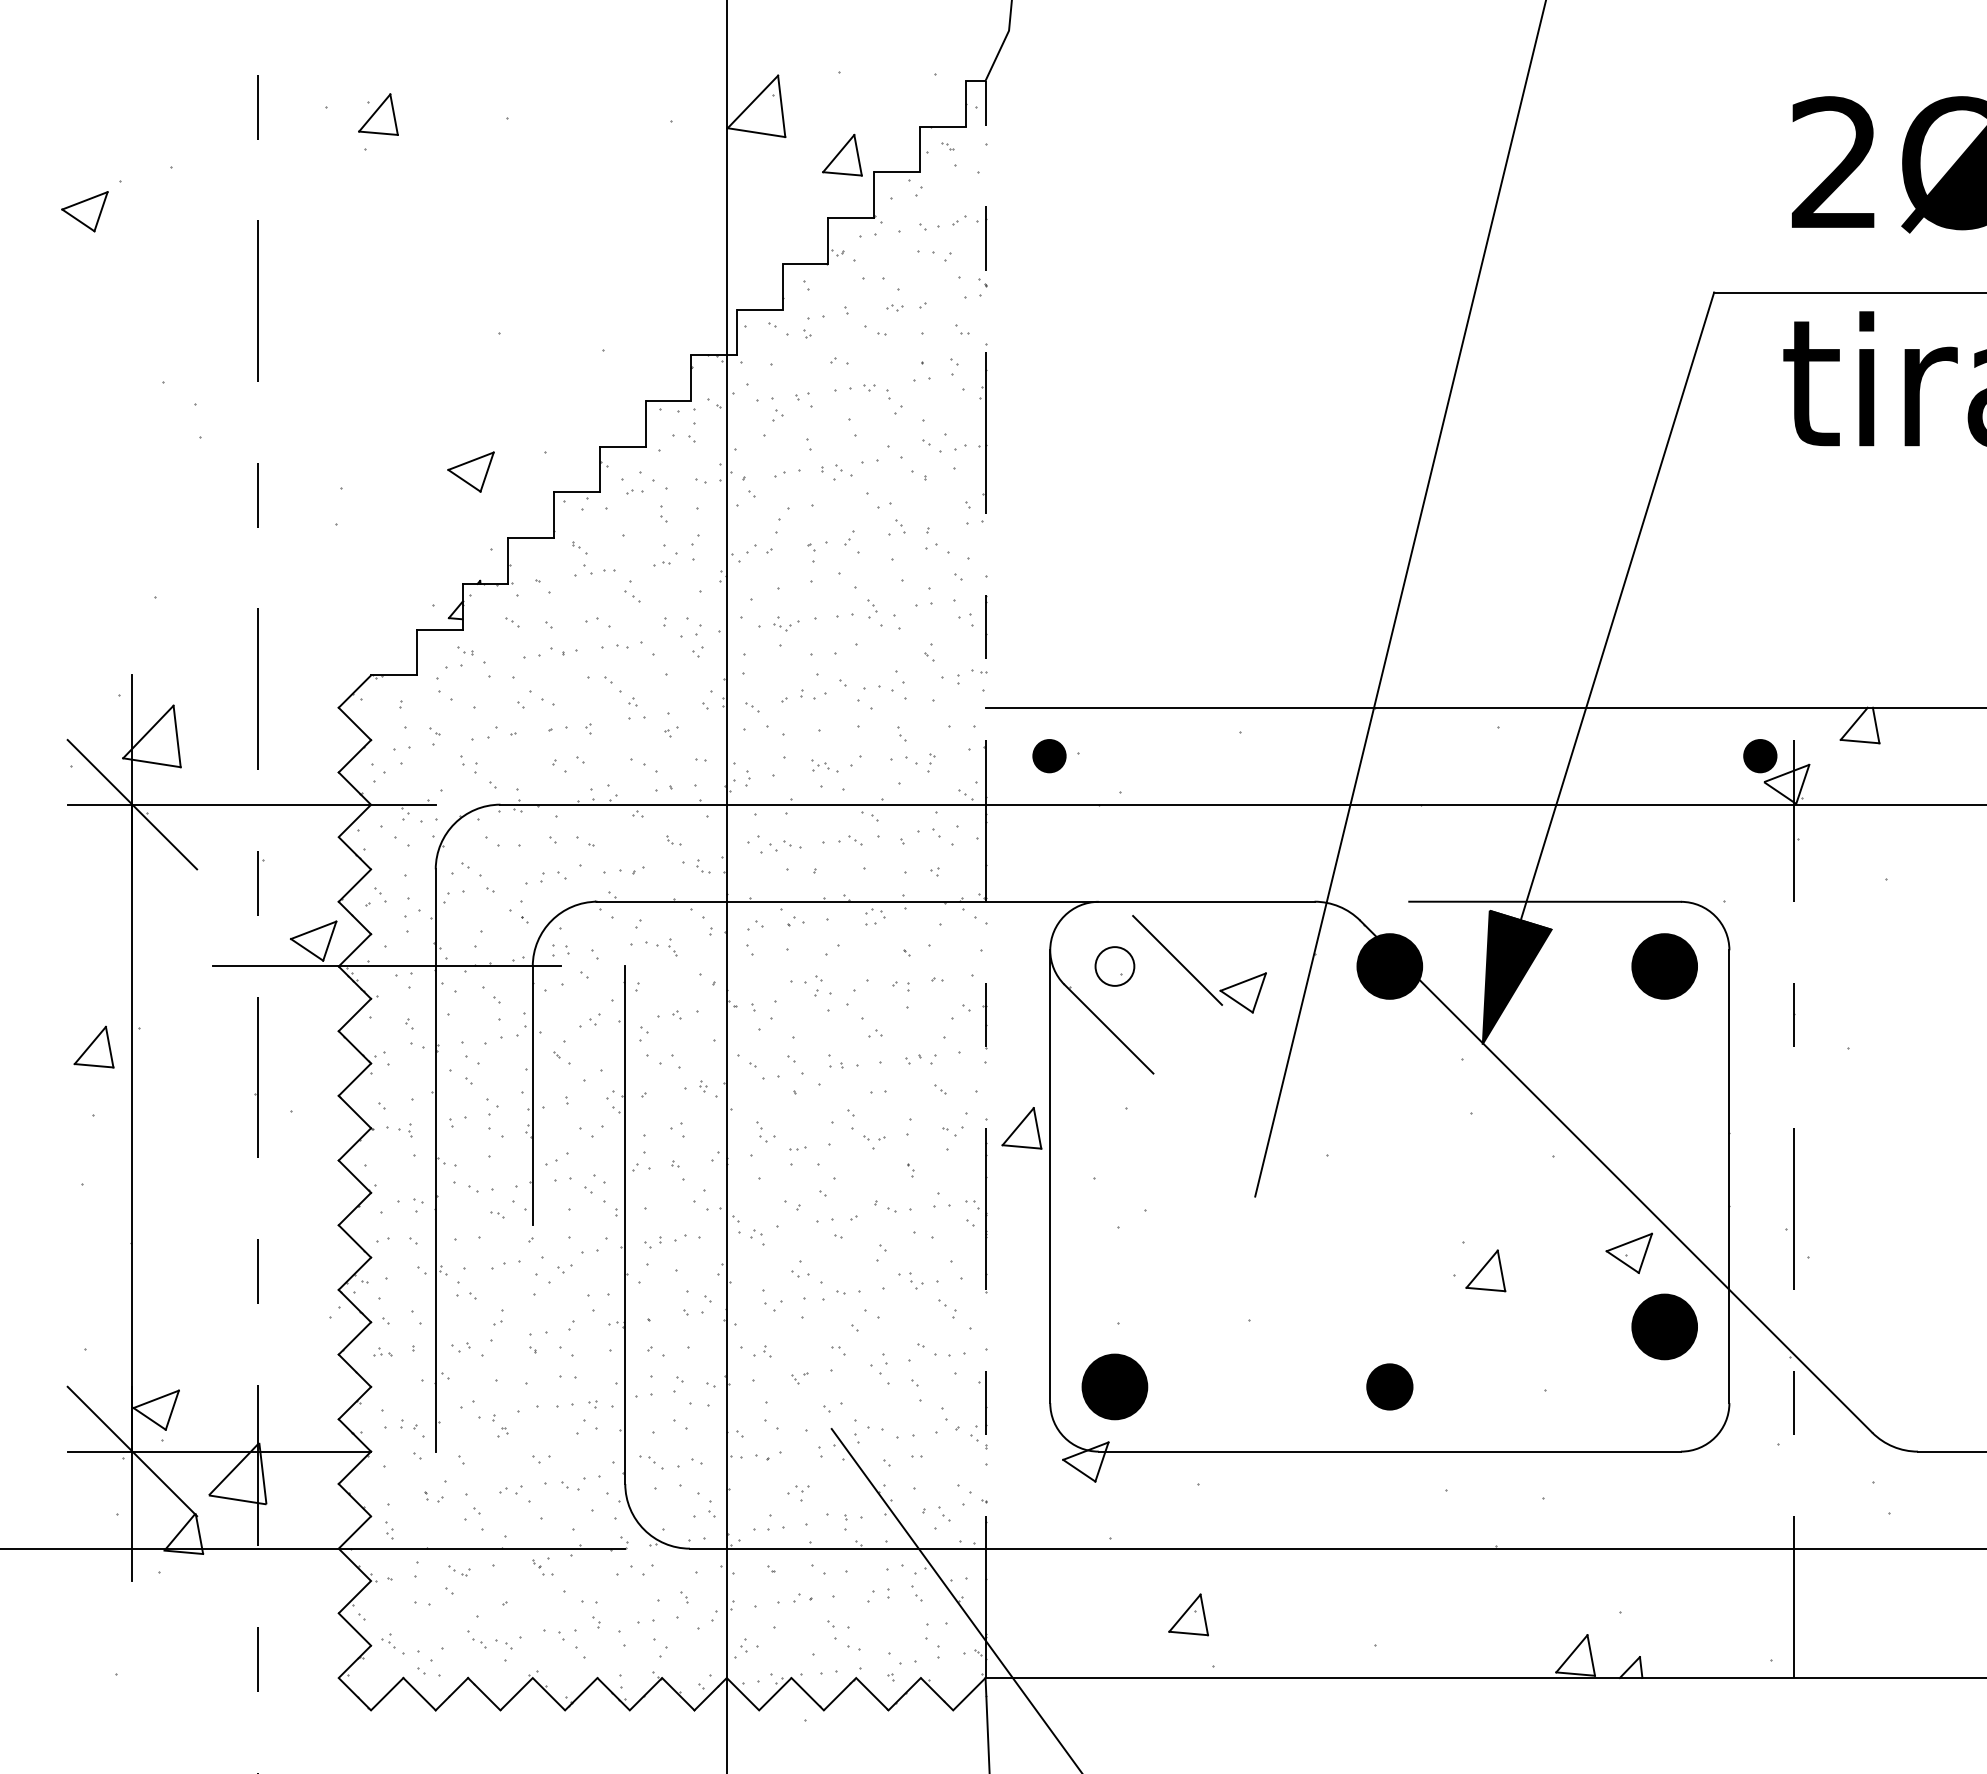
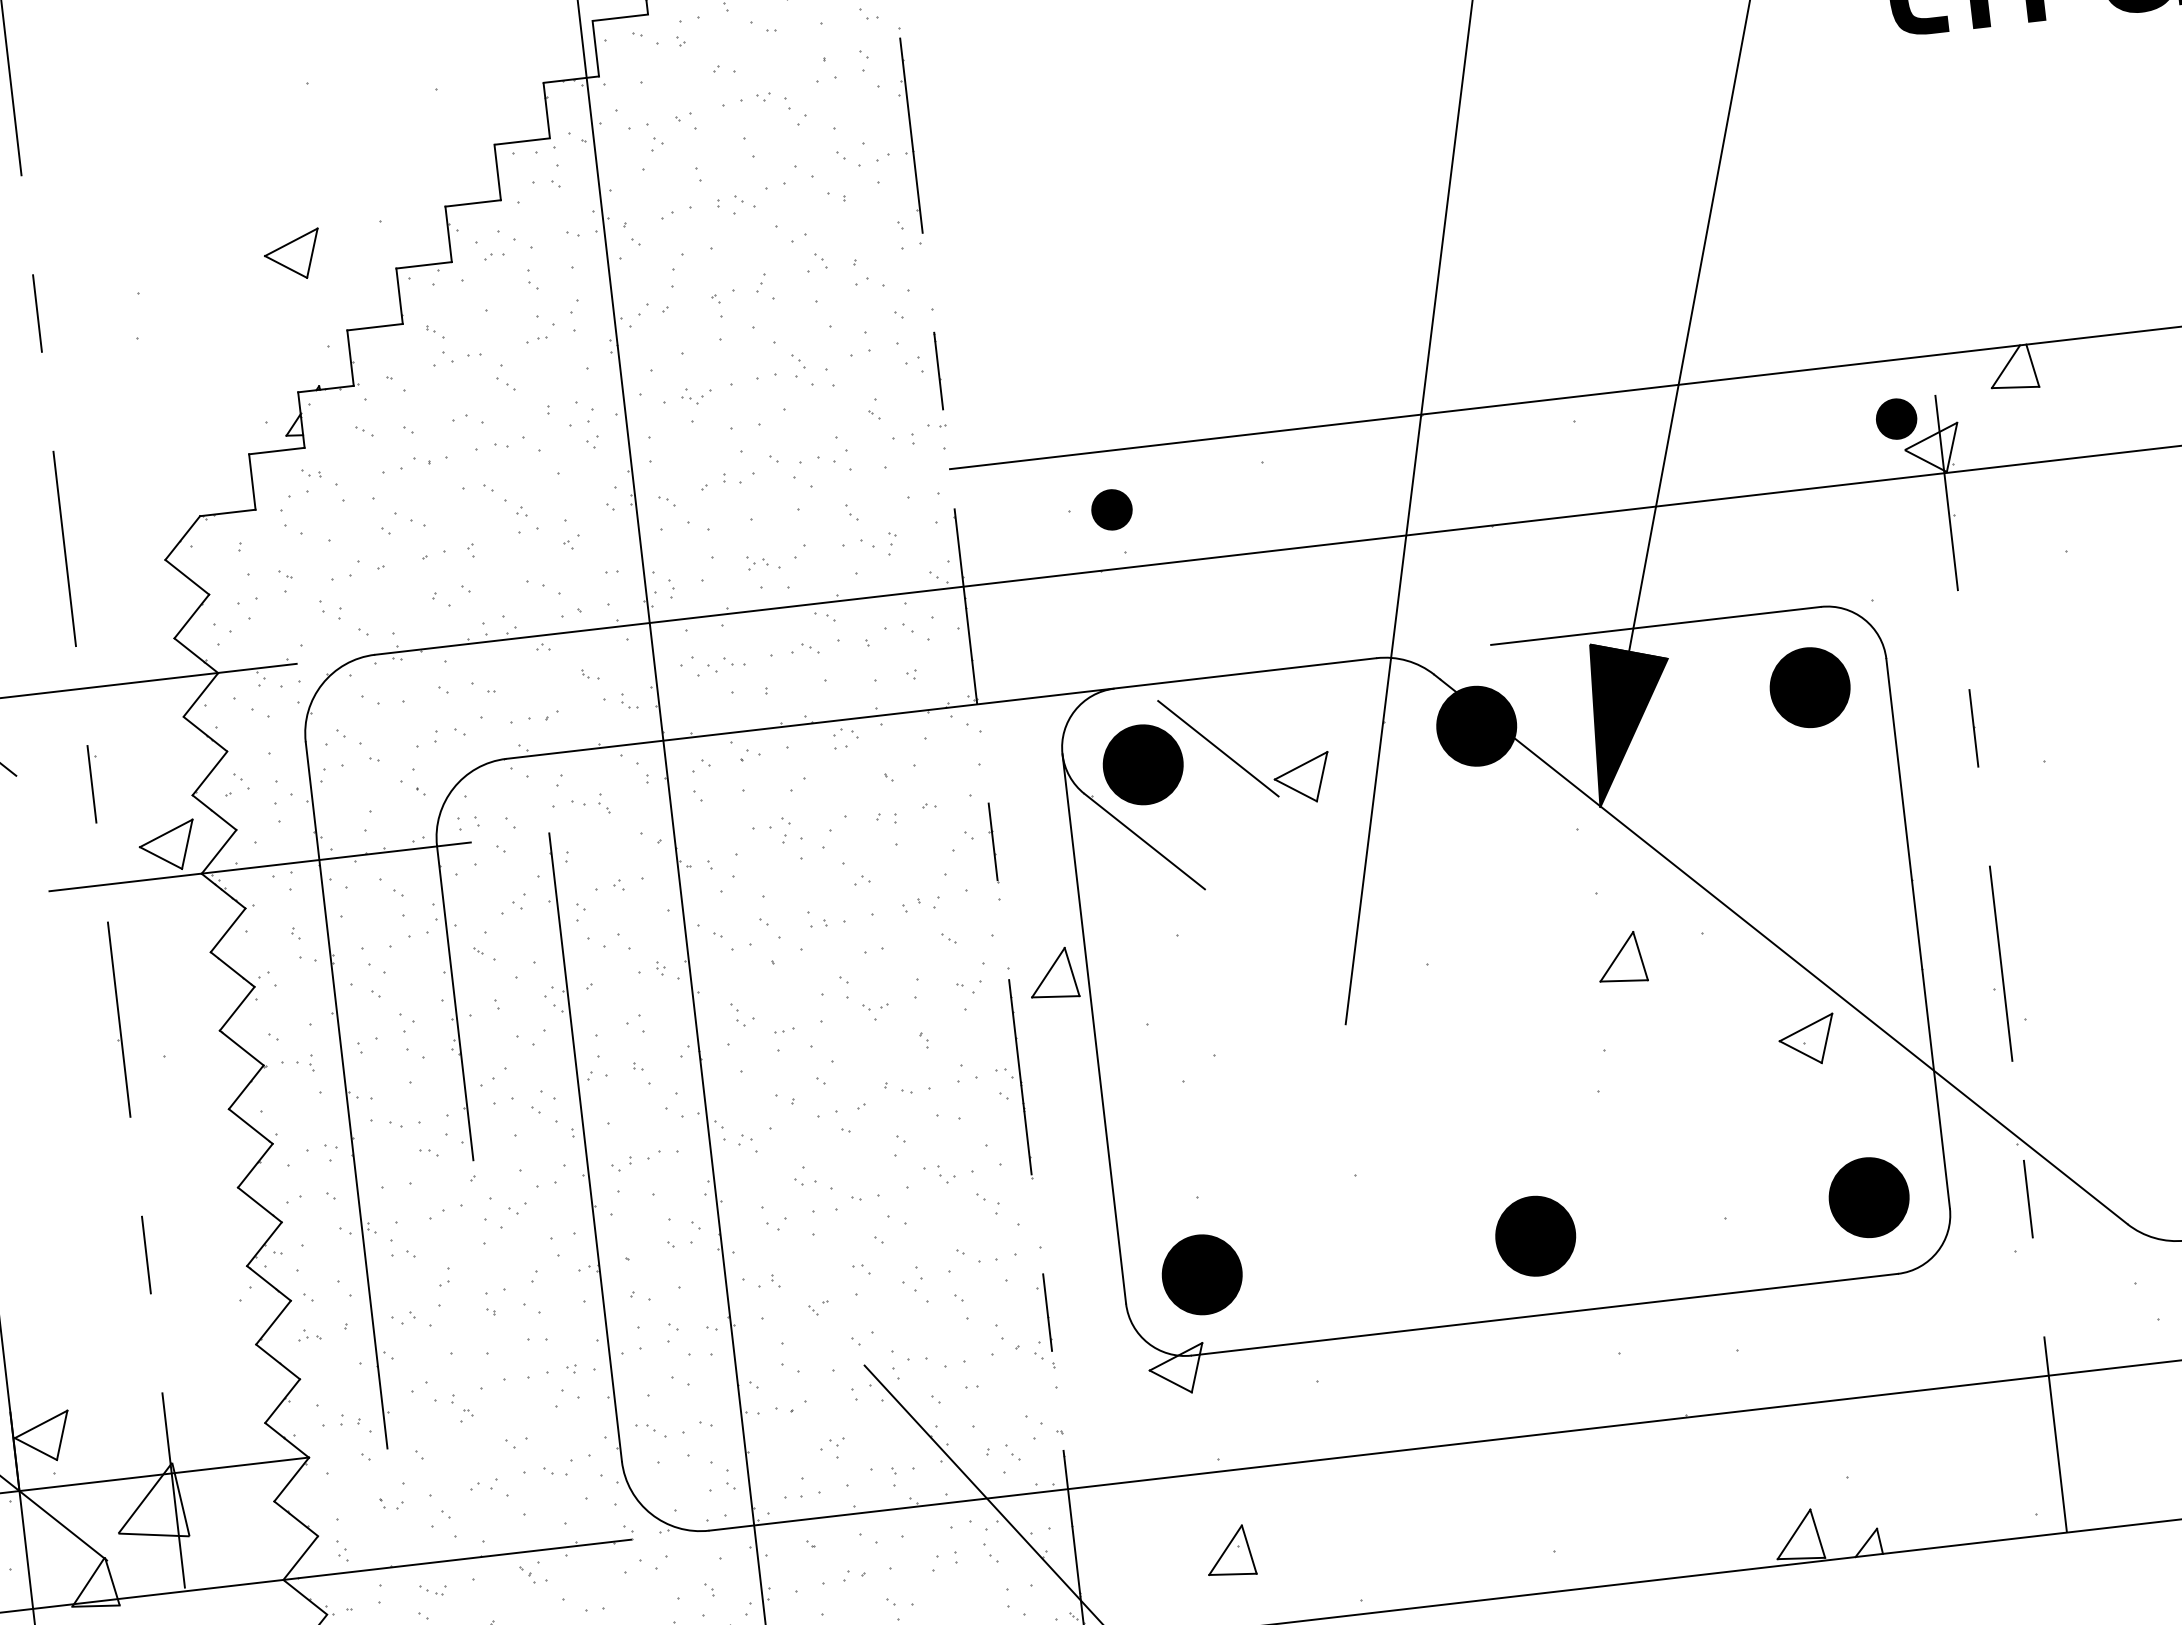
part: (1049, 756) -> (1112, 510), moved
part: (1114, 966) -> (1142, 764), size x1.67
part: (1485, 1270) -> (1621, 957), moved
part: (1664, 1326) -> (1868, 1197), moved
part: (1389, 1386) -> (1535, 1235), size x1.43
part: (1188, 1614) -> (1230, 1551), moved

